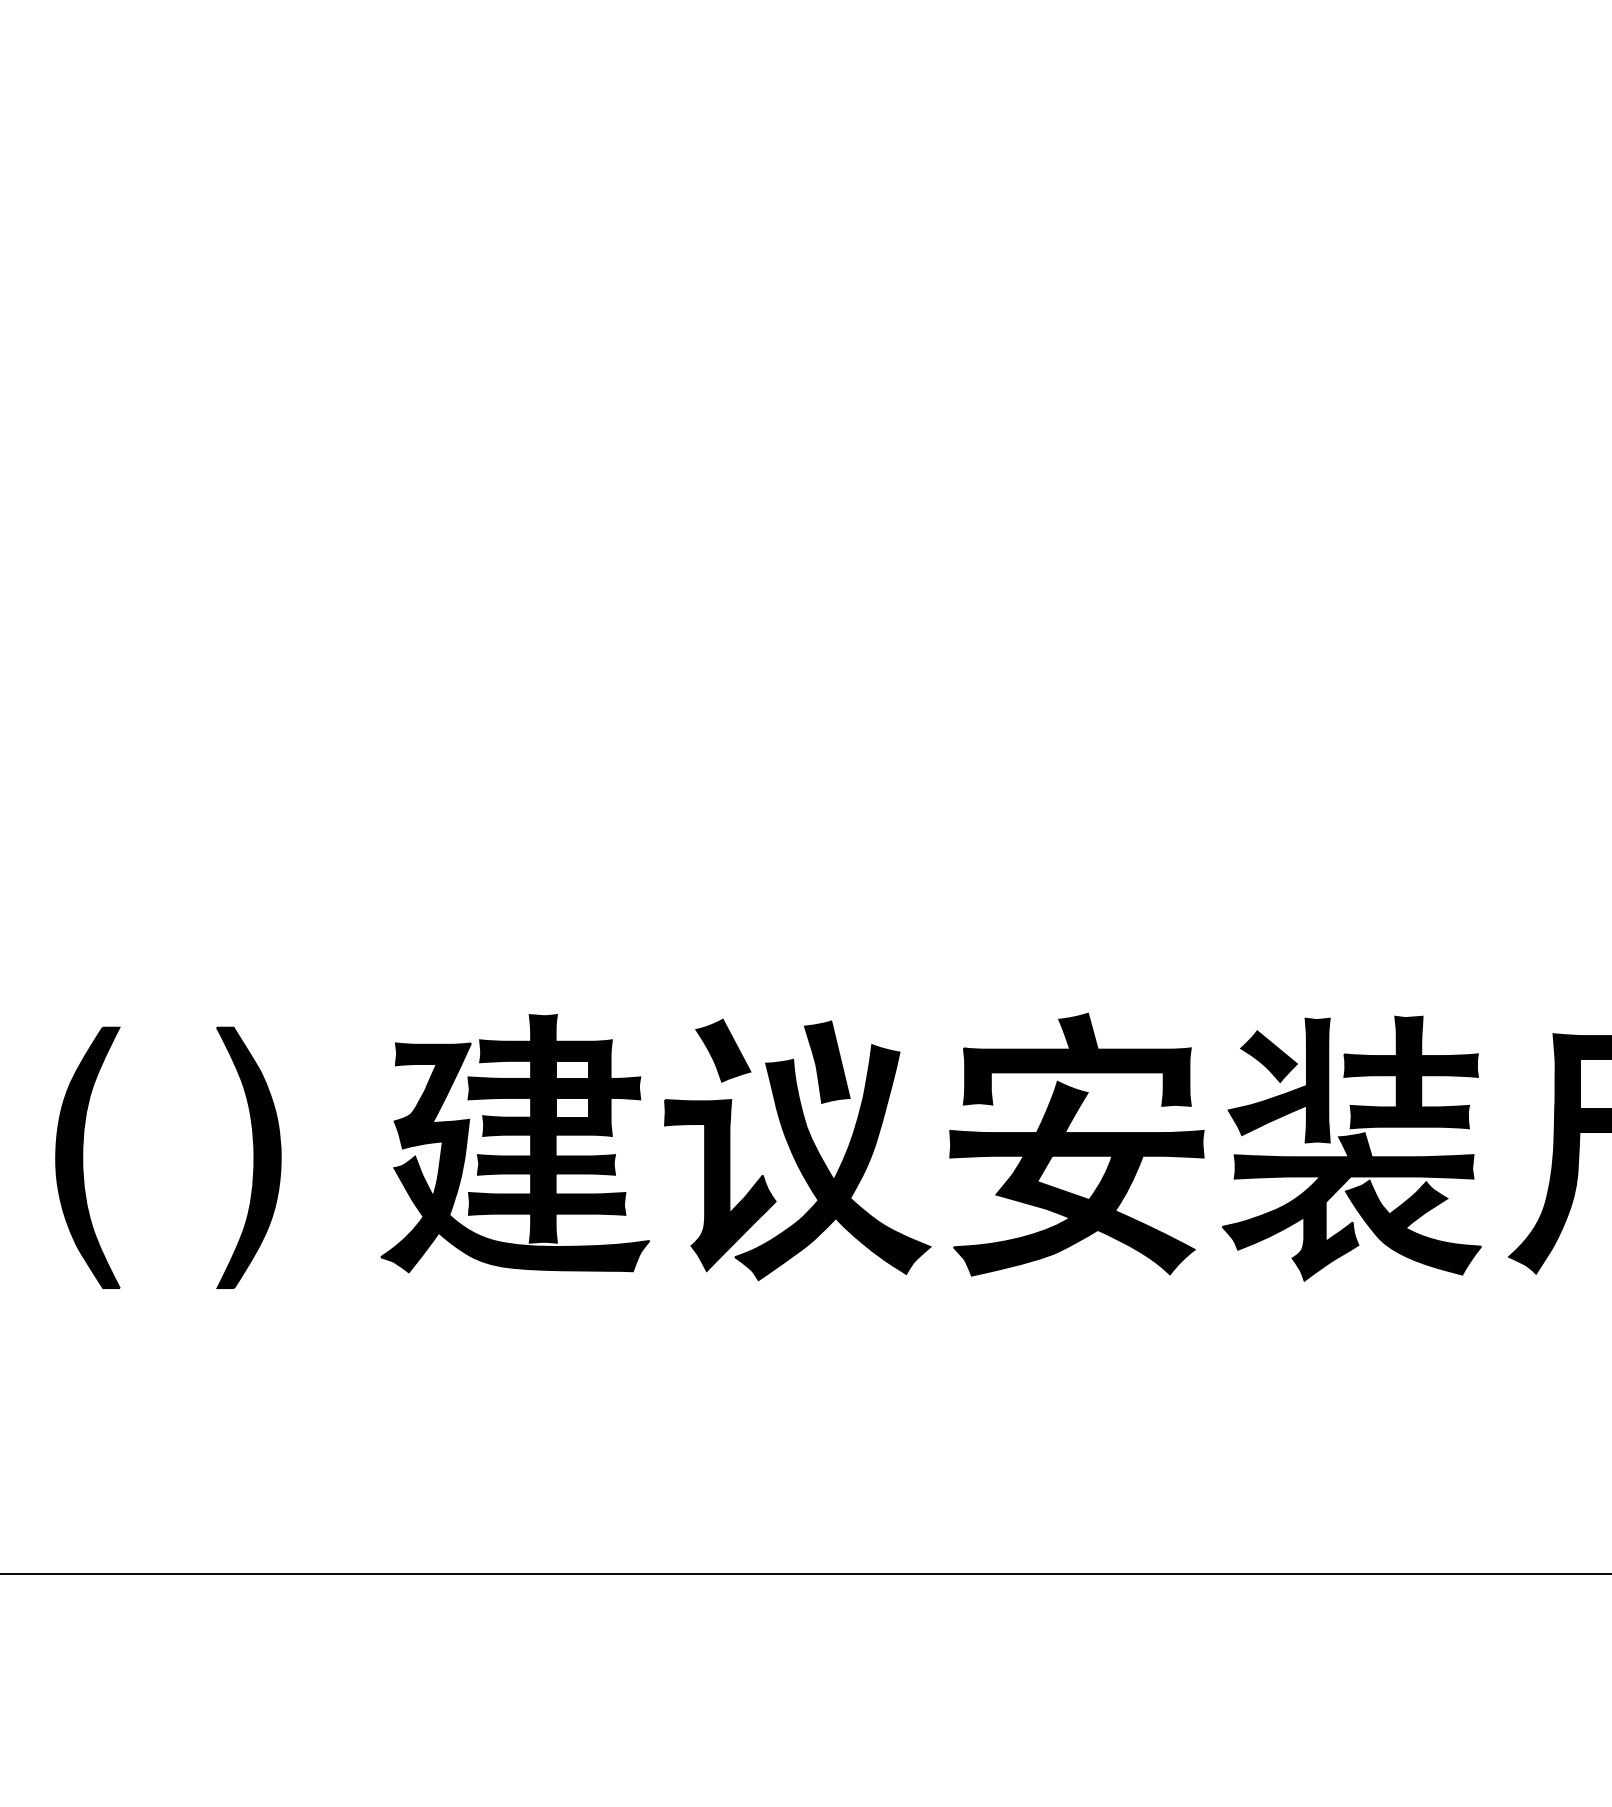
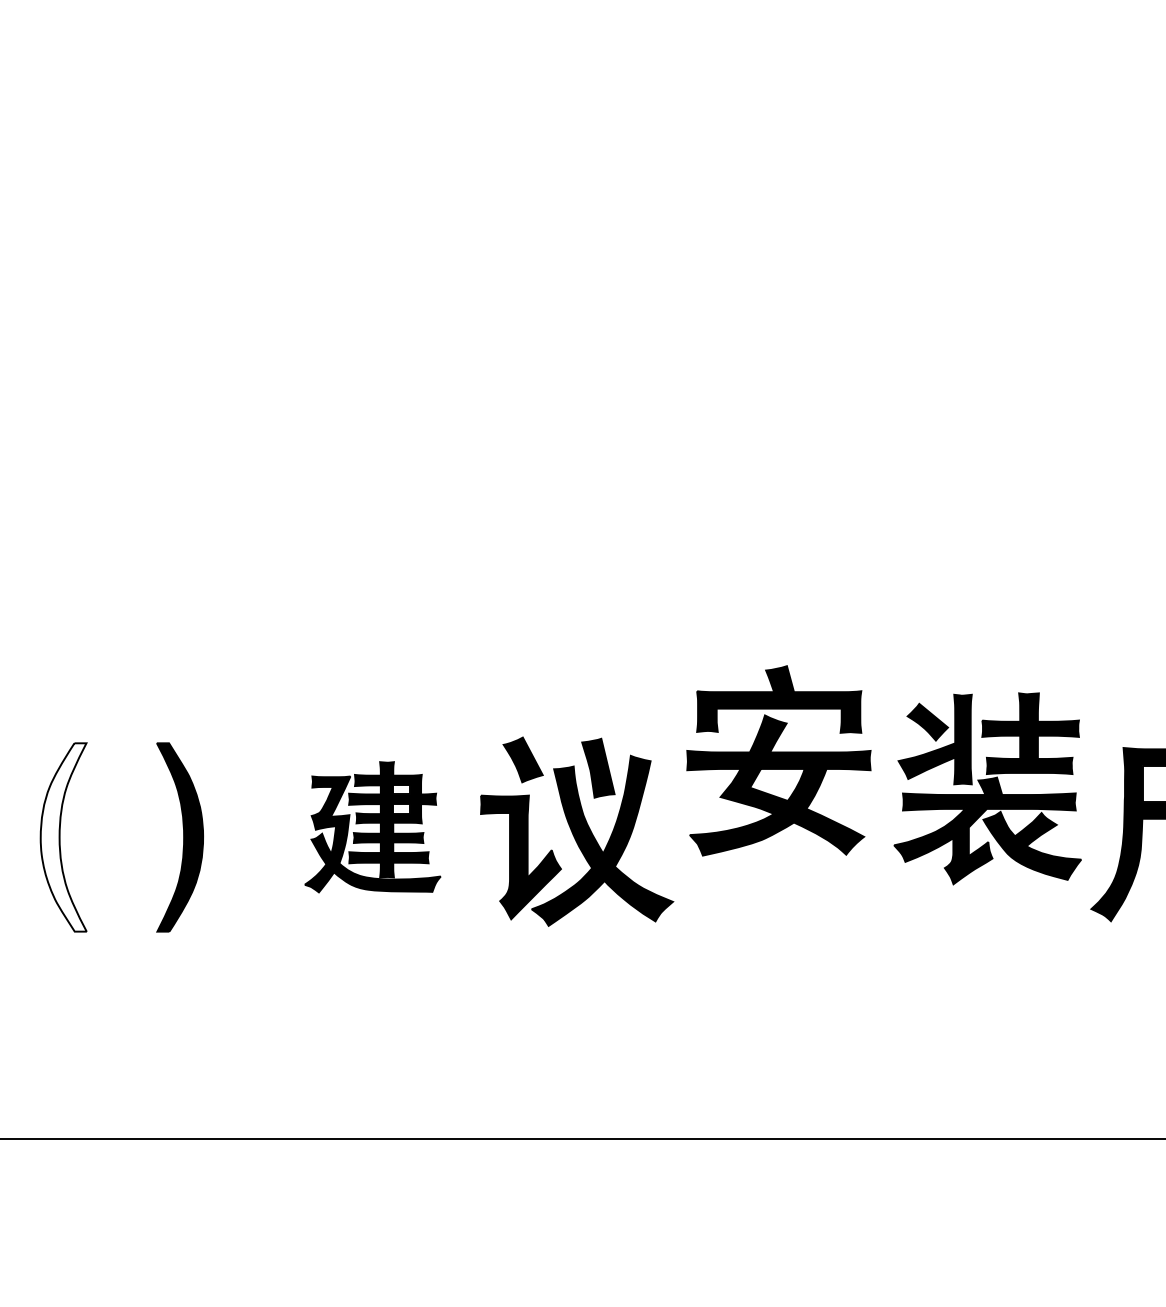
part: (514, 1144) -> (372, 827), size x0.7
part: (1076, 1144) -> (778, 760), moved
part: (1351, 1148) -> (987, 788), moved
fill: (87, 1157) -> (63, 837), removed

